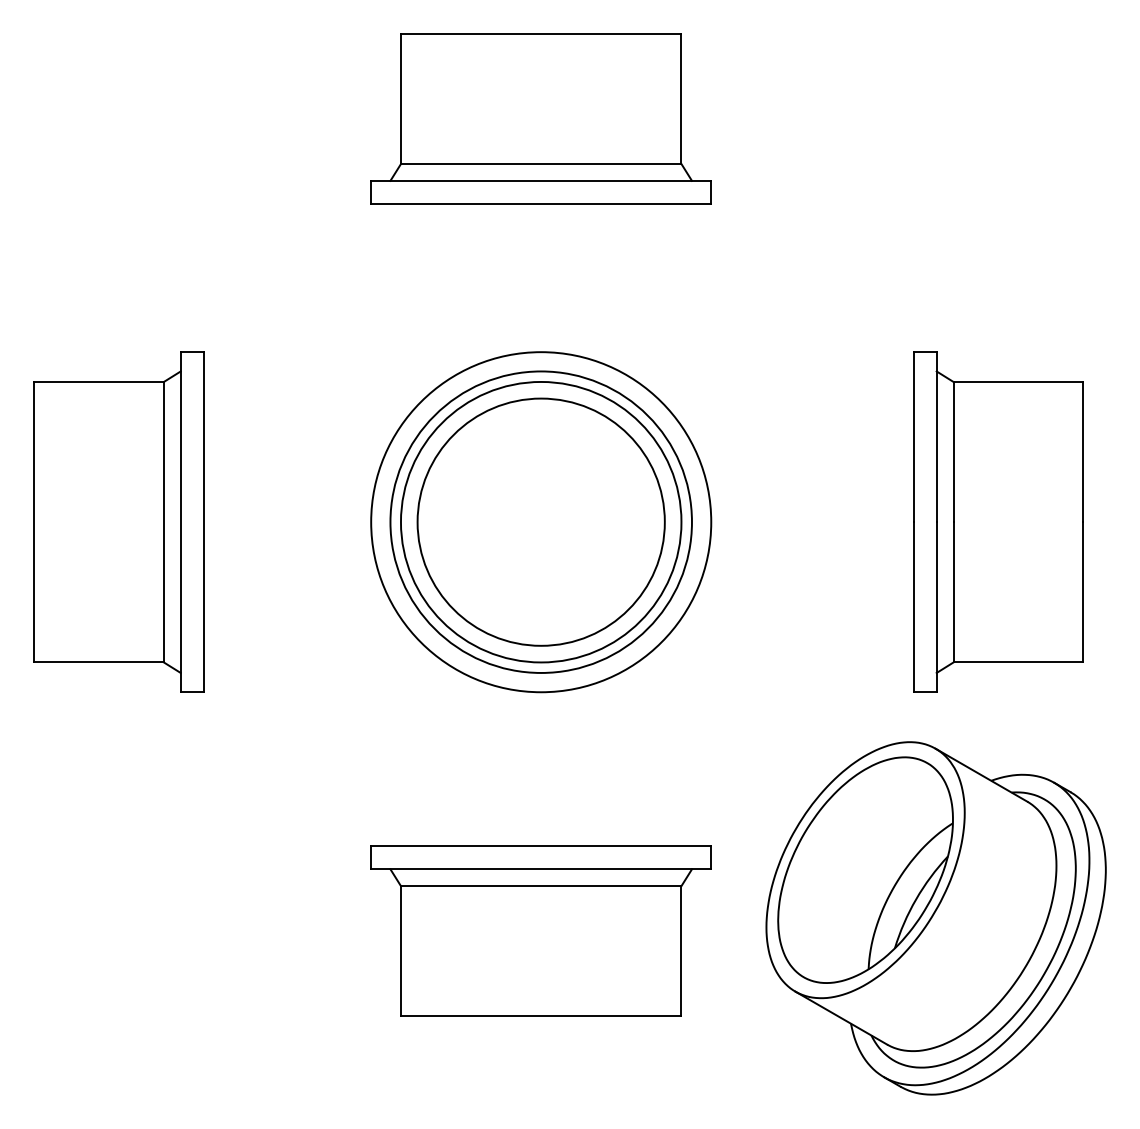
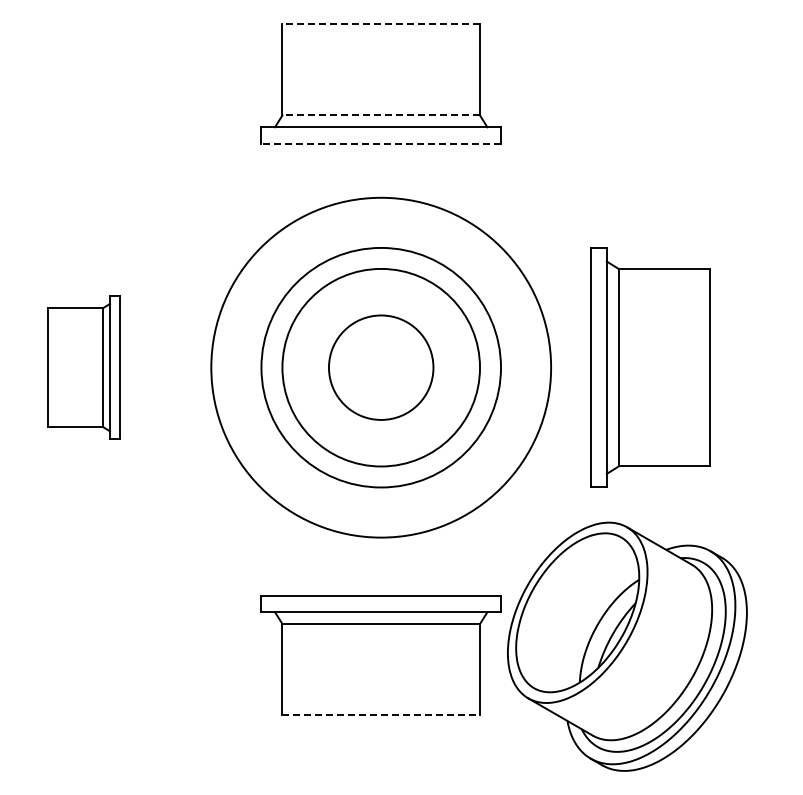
line: (541, 34) -> (381, 24), solid -> dashed
line: (541, 164) -> (381, 115), solid -> dashed
line: (541, 203) -> (381, 143), solid -> dashed
part: (118, 521) -> (83, 367), size x0.6
circle: (541, 521) -> (381, 367), size x0.6
circle: (541, 521) -> (381, 367), size x1.6
part: (998, 521) -> (650, 367), moved
part: (936, 918) -> (627, 646), moved
line: (541, 1015) -> (381, 715), solid -> dashed

